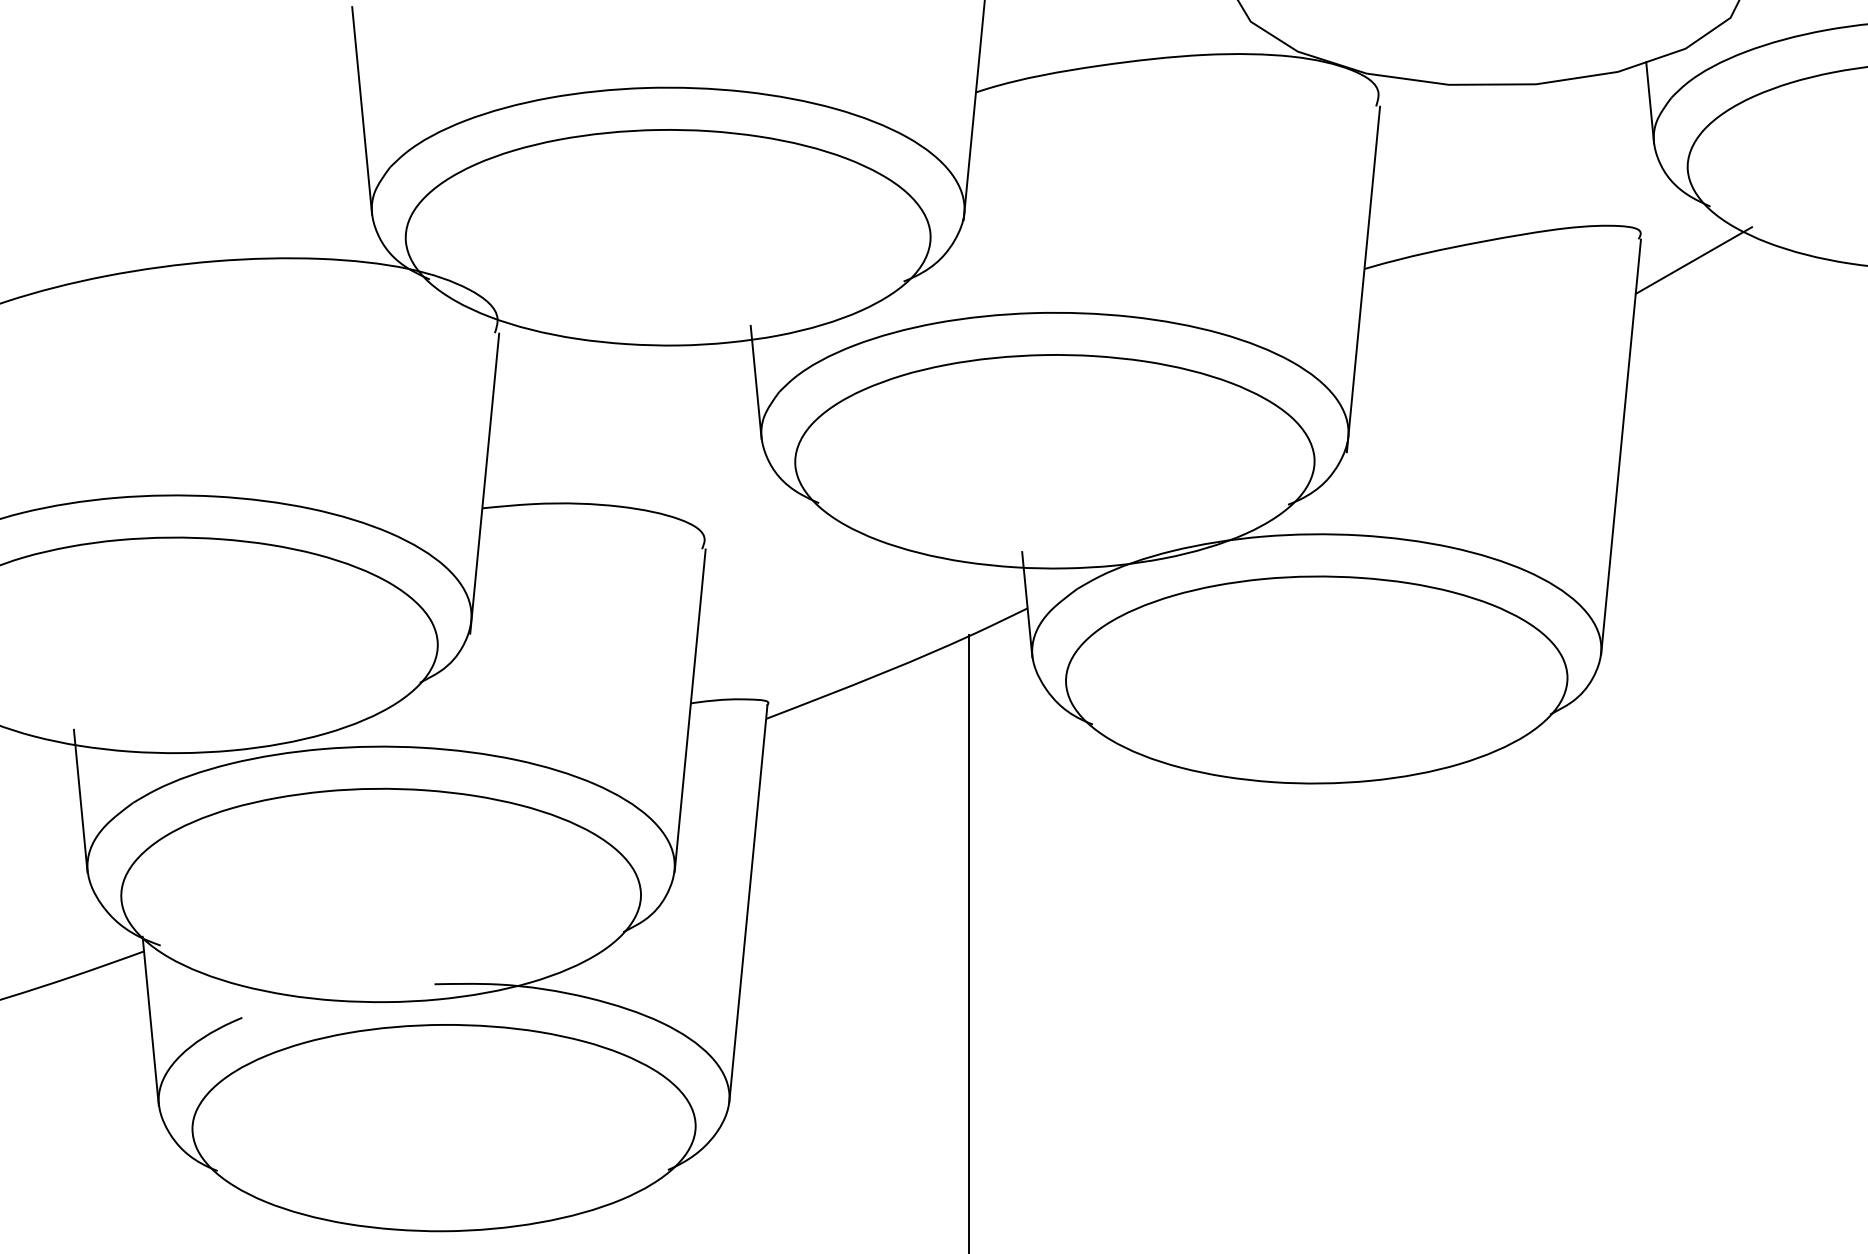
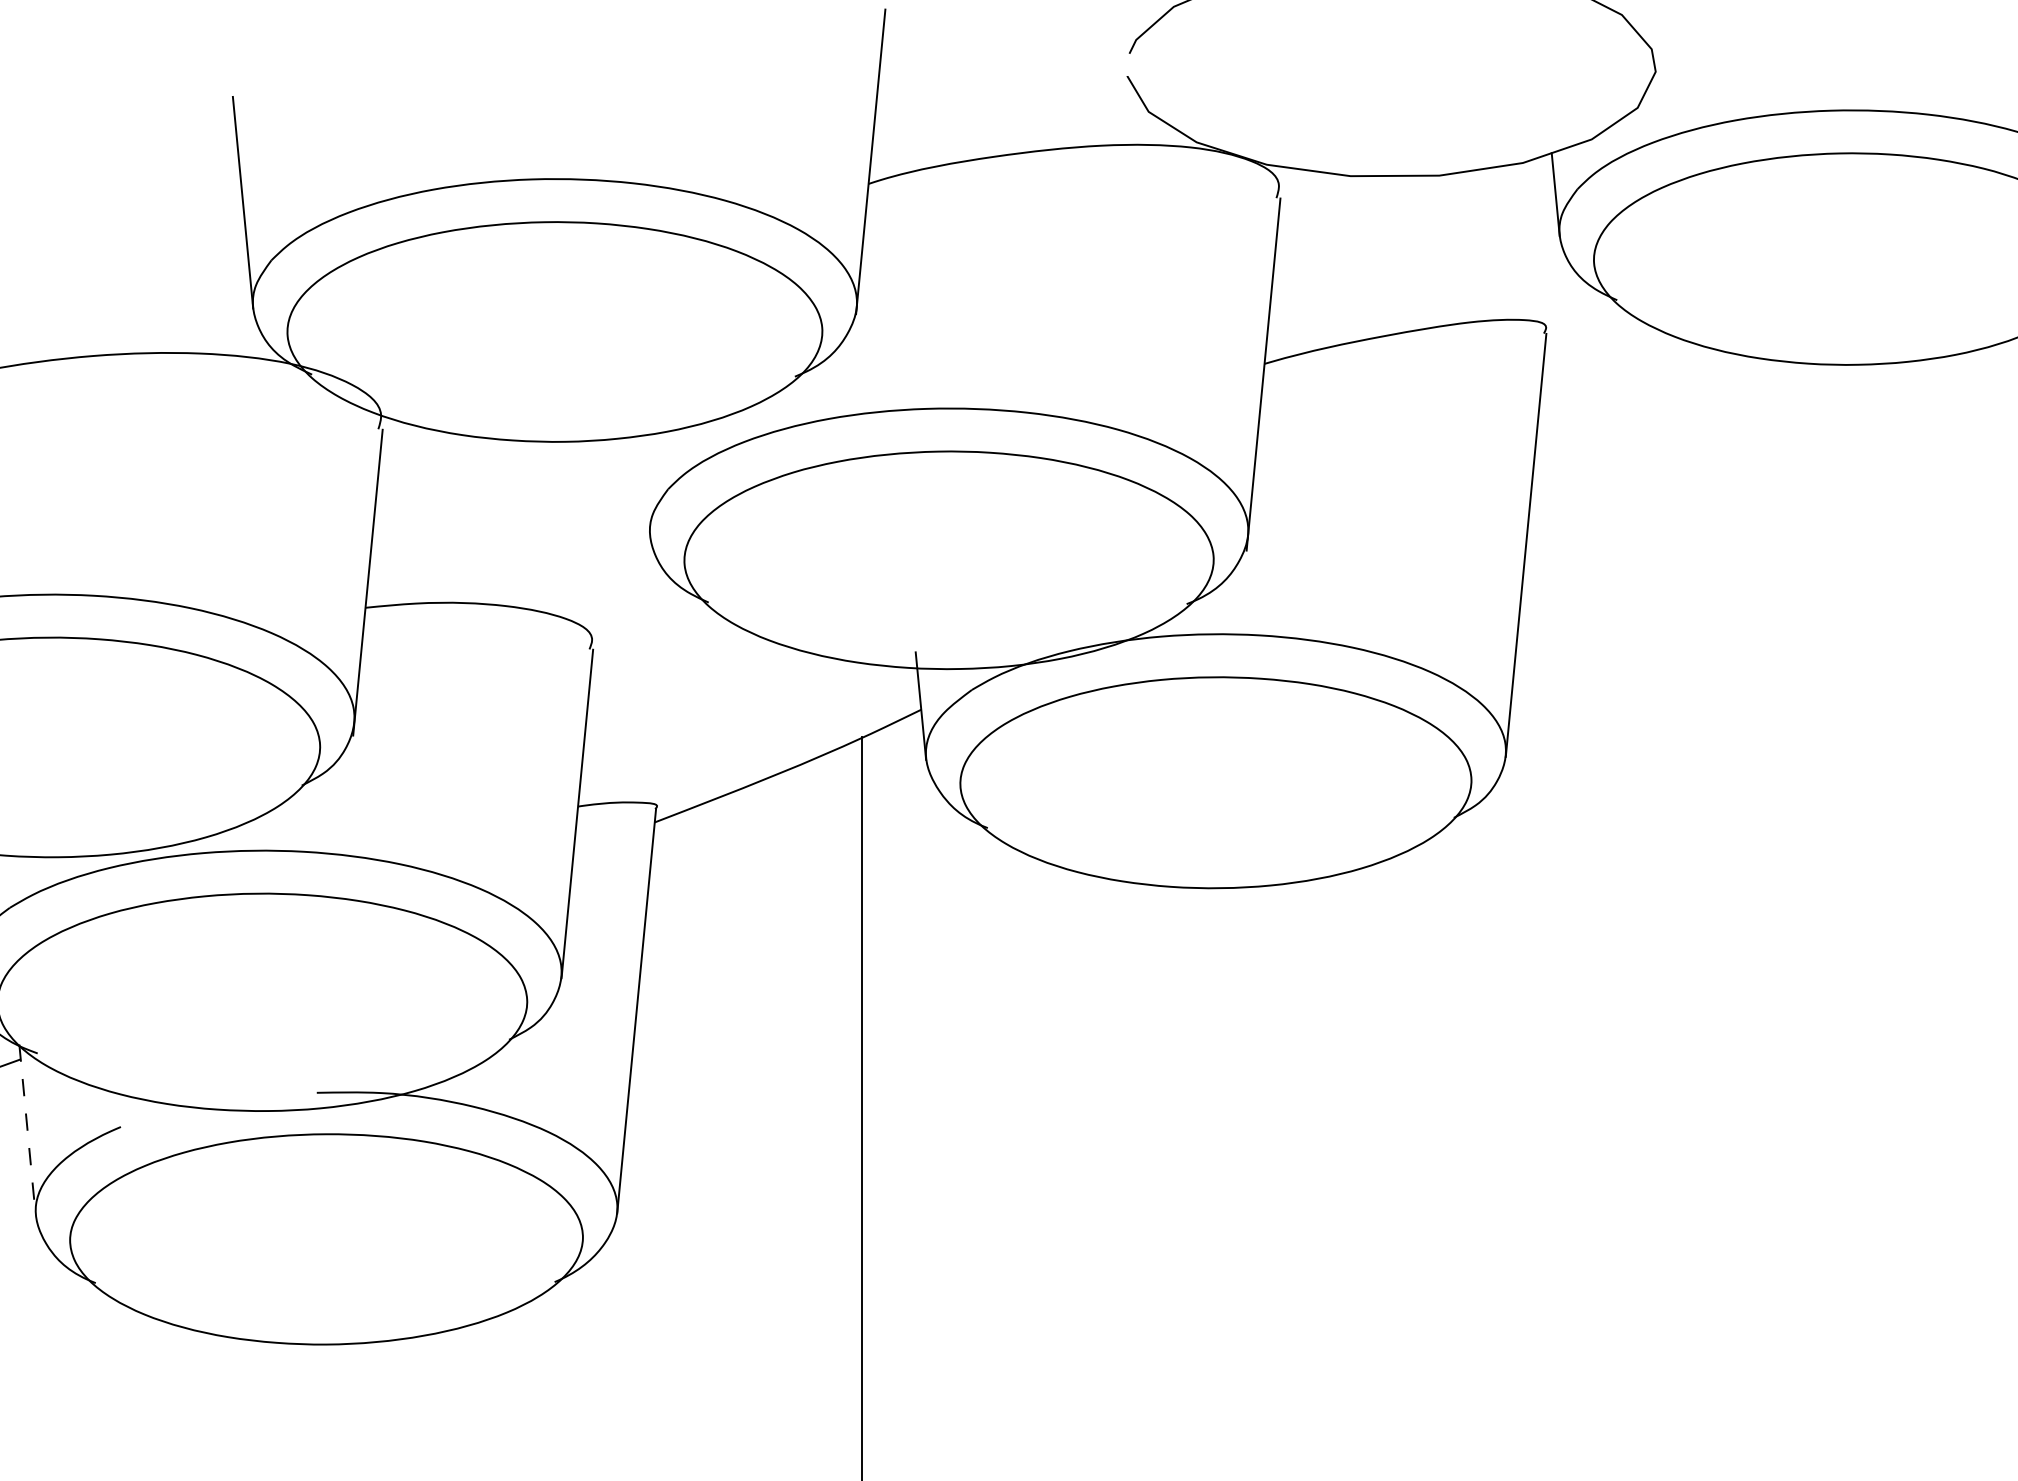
line: (1694, 260) -> (1600, 355), removed
line: (756, 381) -> (644, 478), removed
line: (150, 1021) -> (27, 1130), solid -> dashed

